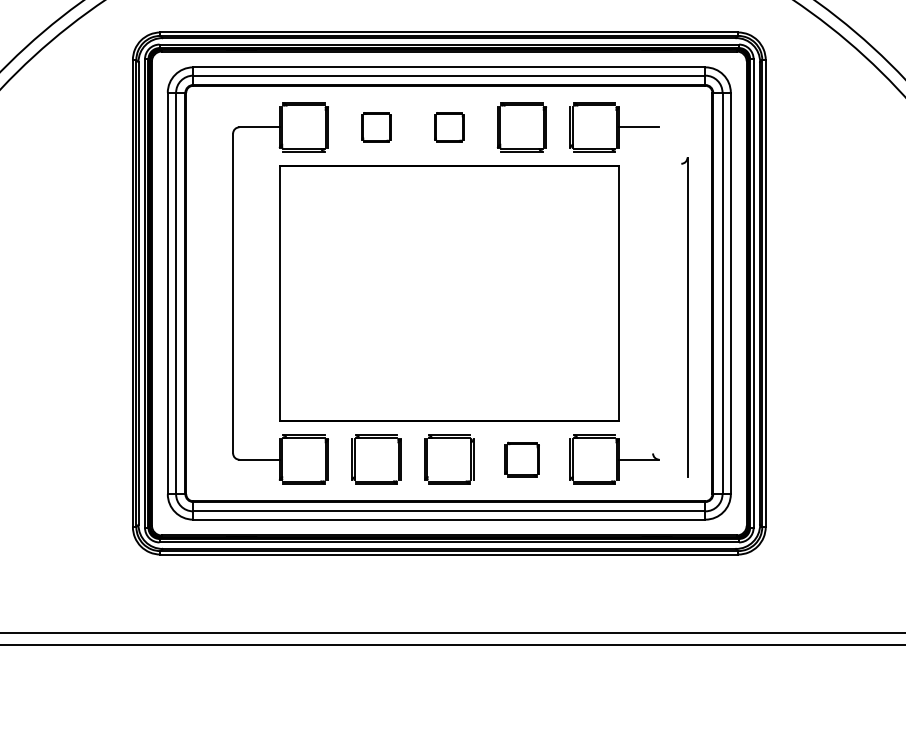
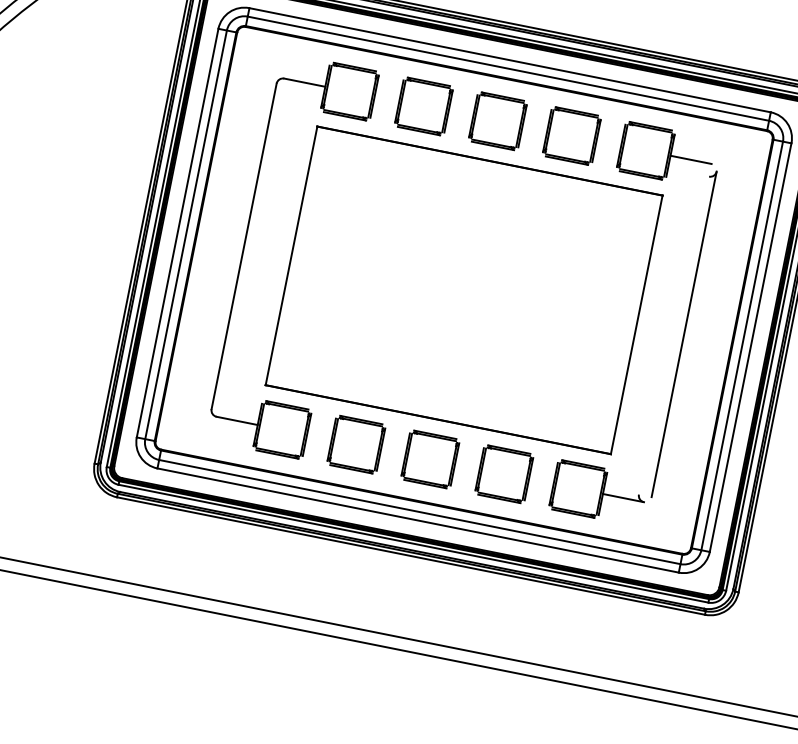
part: (376, 127) -> (423, 106), size x1.67
part: (449, 127) -> (498, 121), size x1.67
part: (684, 317) -> (681, 333), moved
part: (522, 459) -> (504, 474), size x1.43

